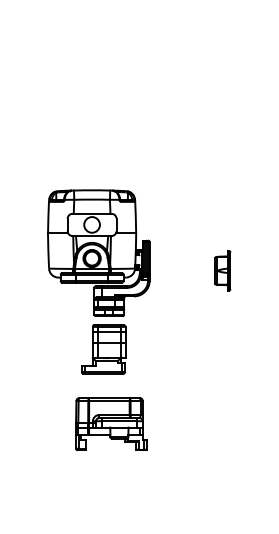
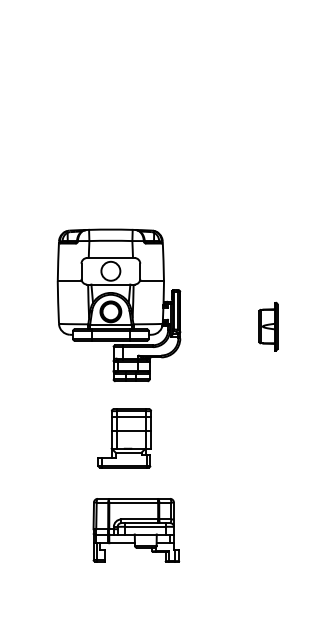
part: (103, 349) -> (124, 438), moved
part: (111, 424) -> (136, 530), moved

